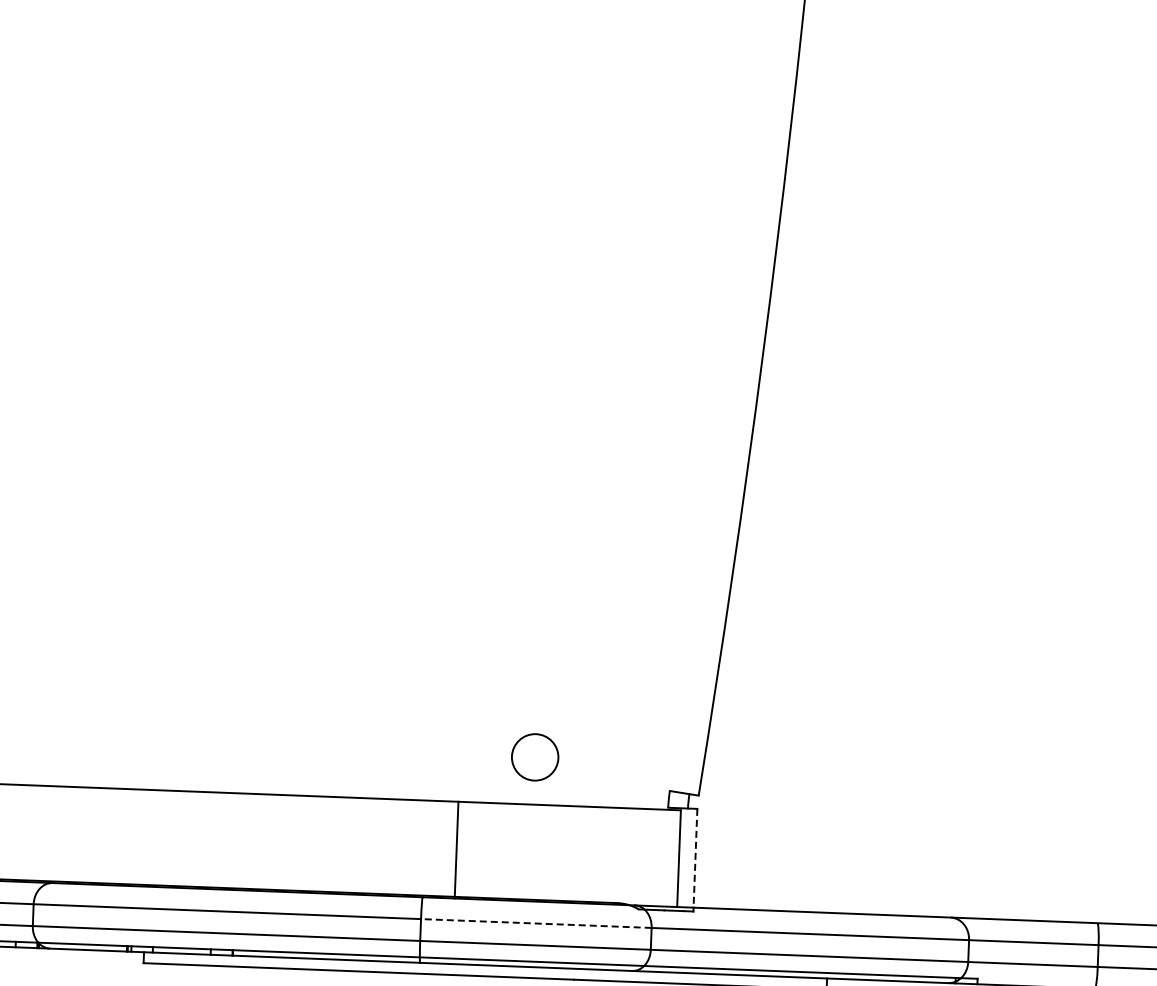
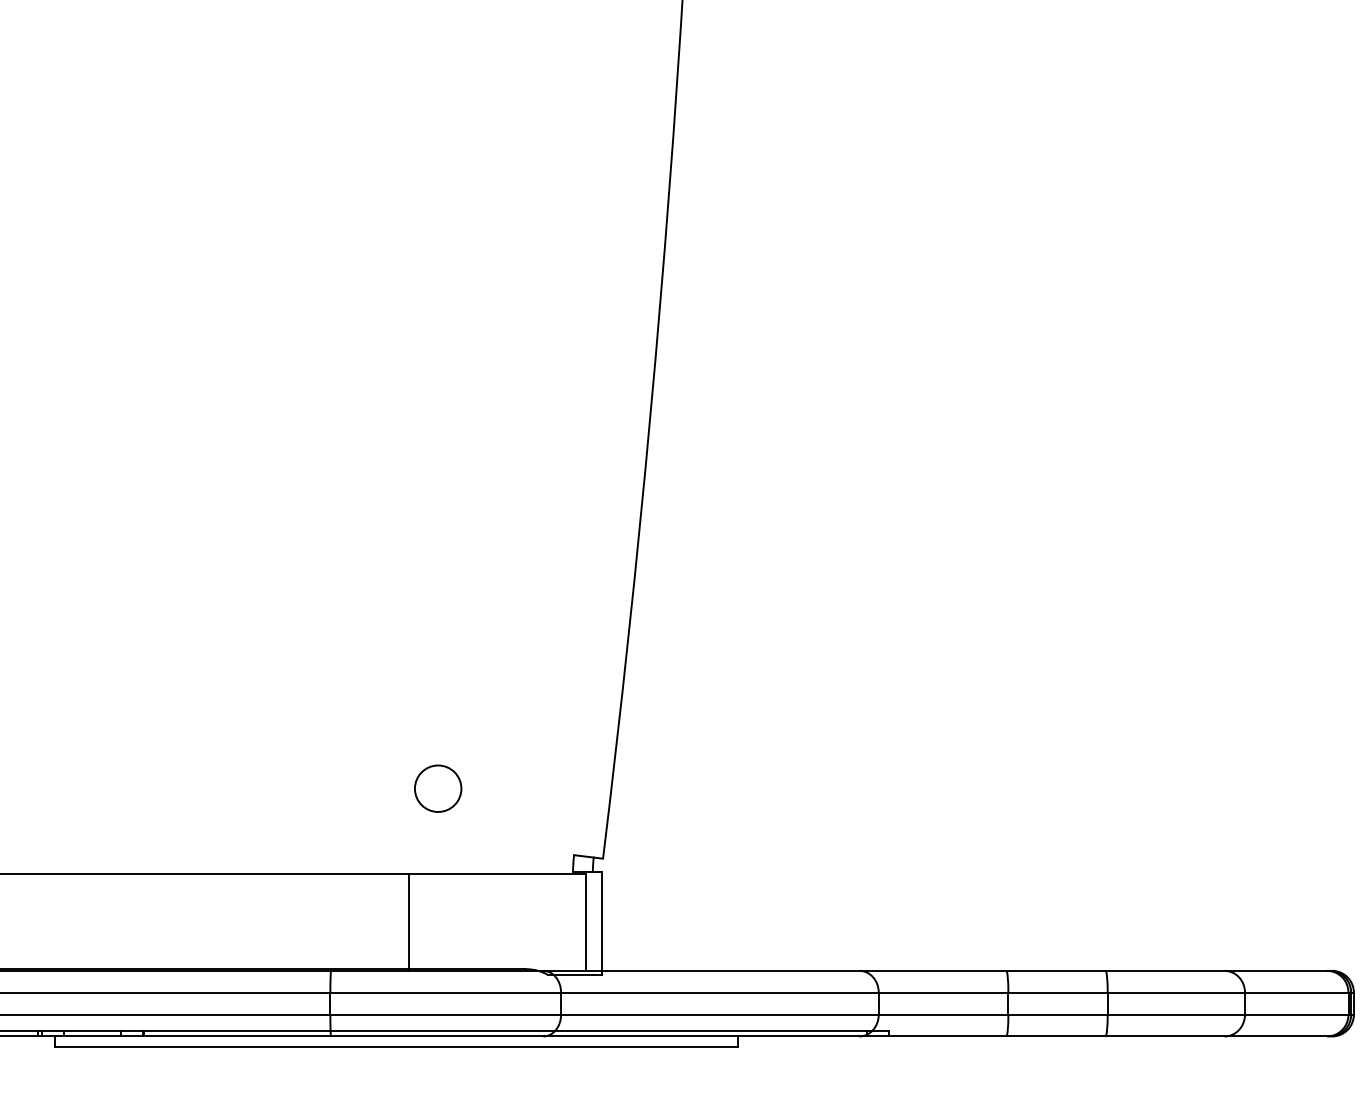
circle: (535, 757) -> (438, 788), moved
line: (456, 850) -> (409, 922), moved
line: (695, 858) -> (602, 921), dashed -> solid
line: (536, 923) -> (445, 992), dashed -> solid

